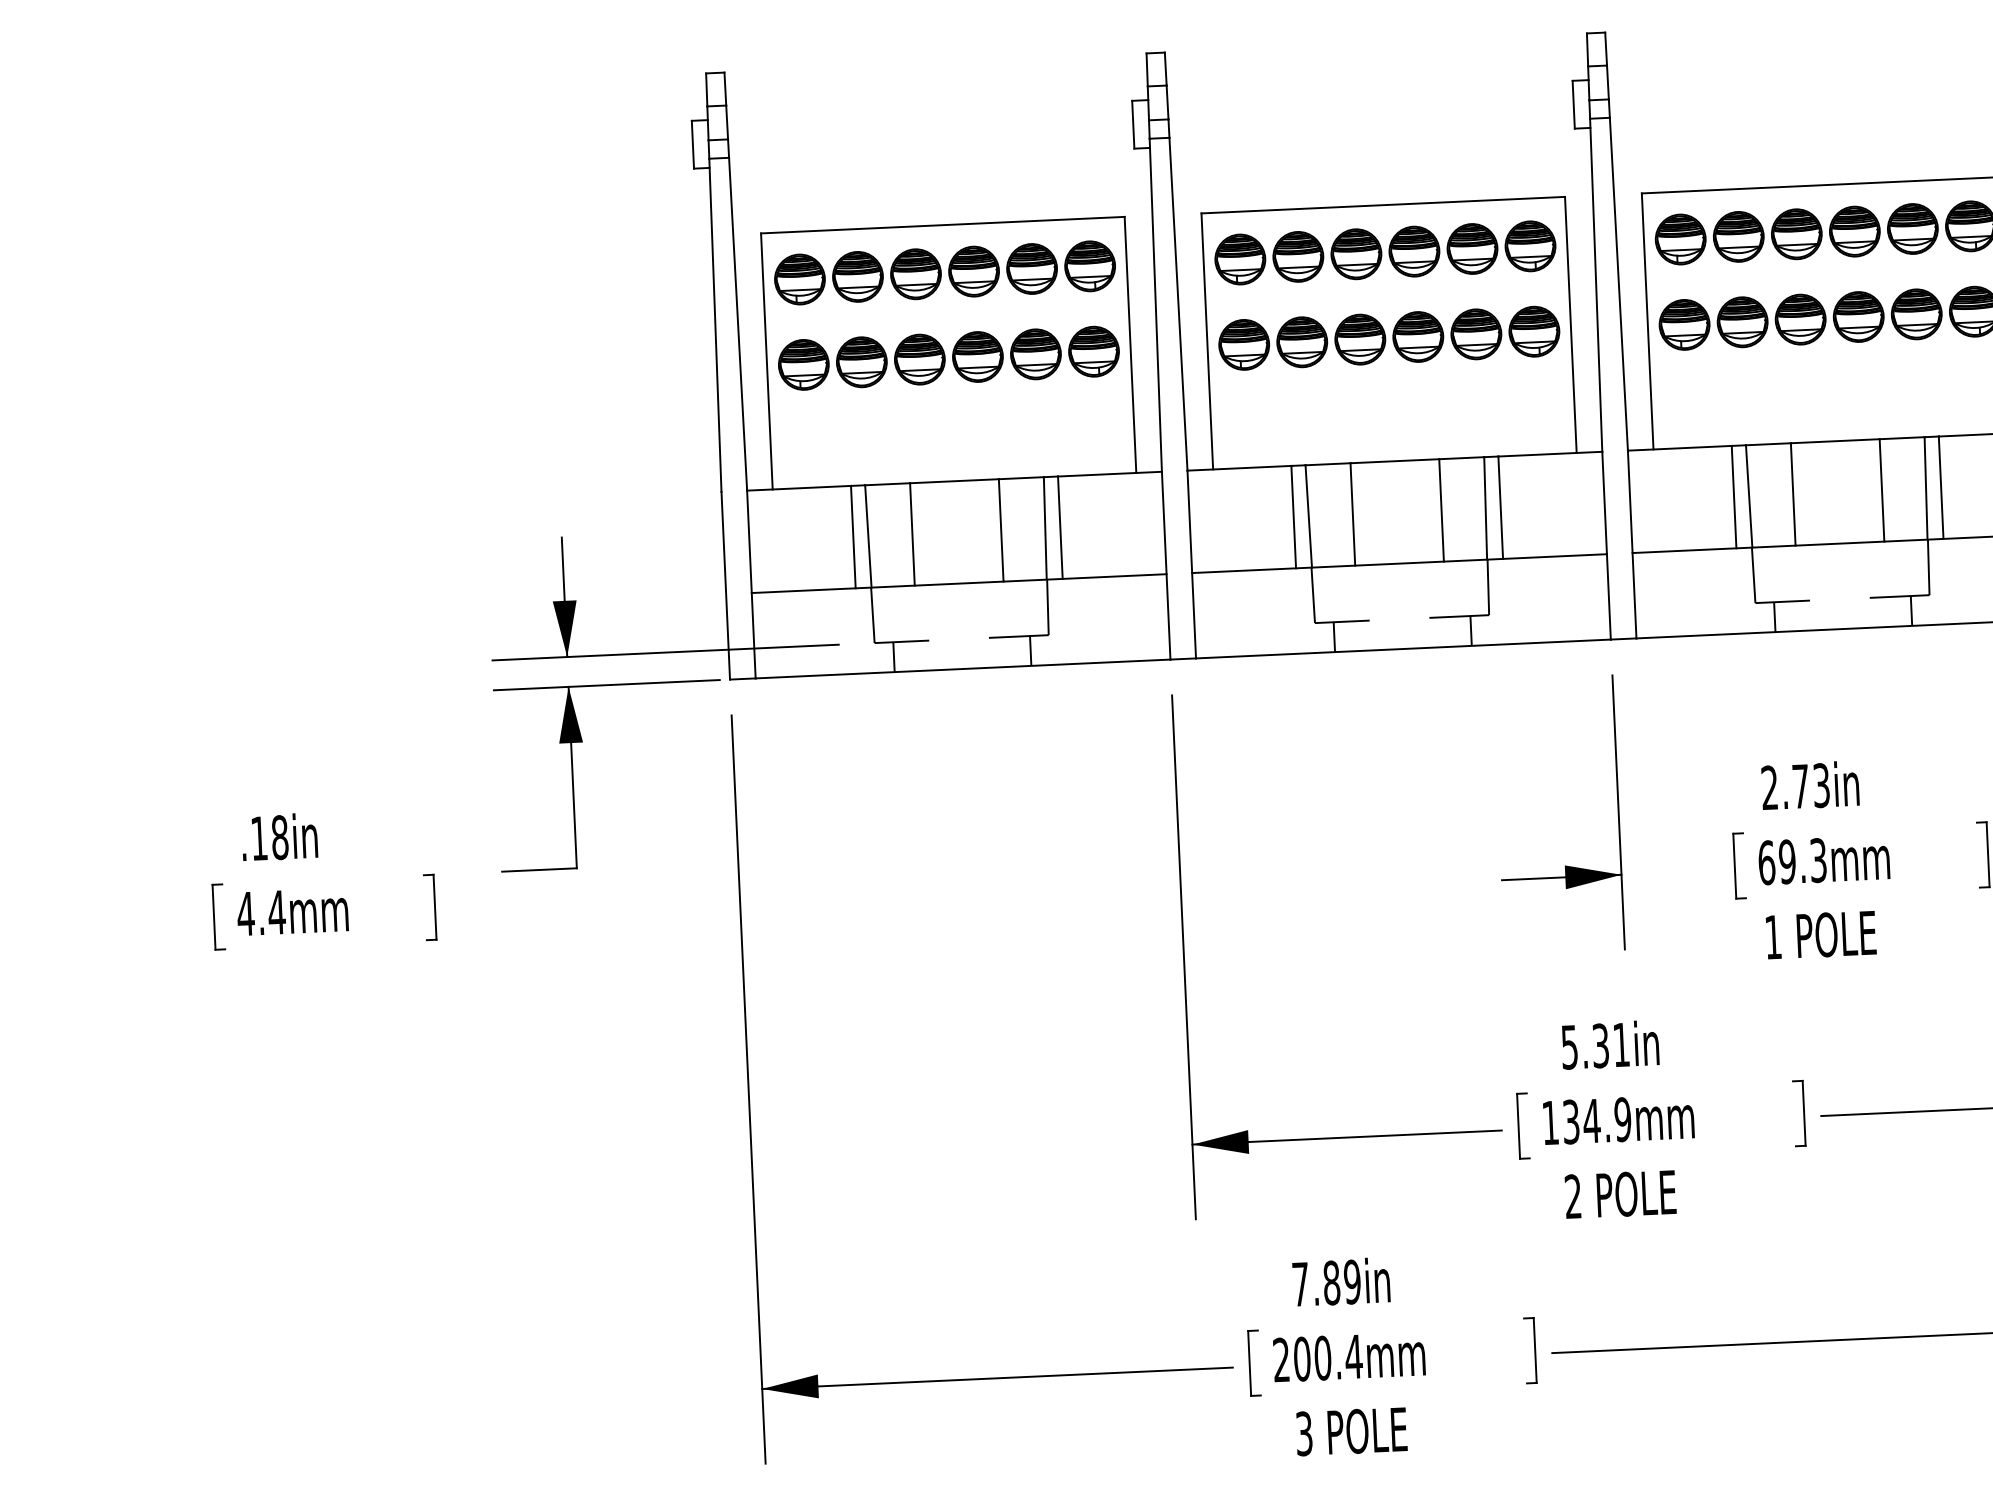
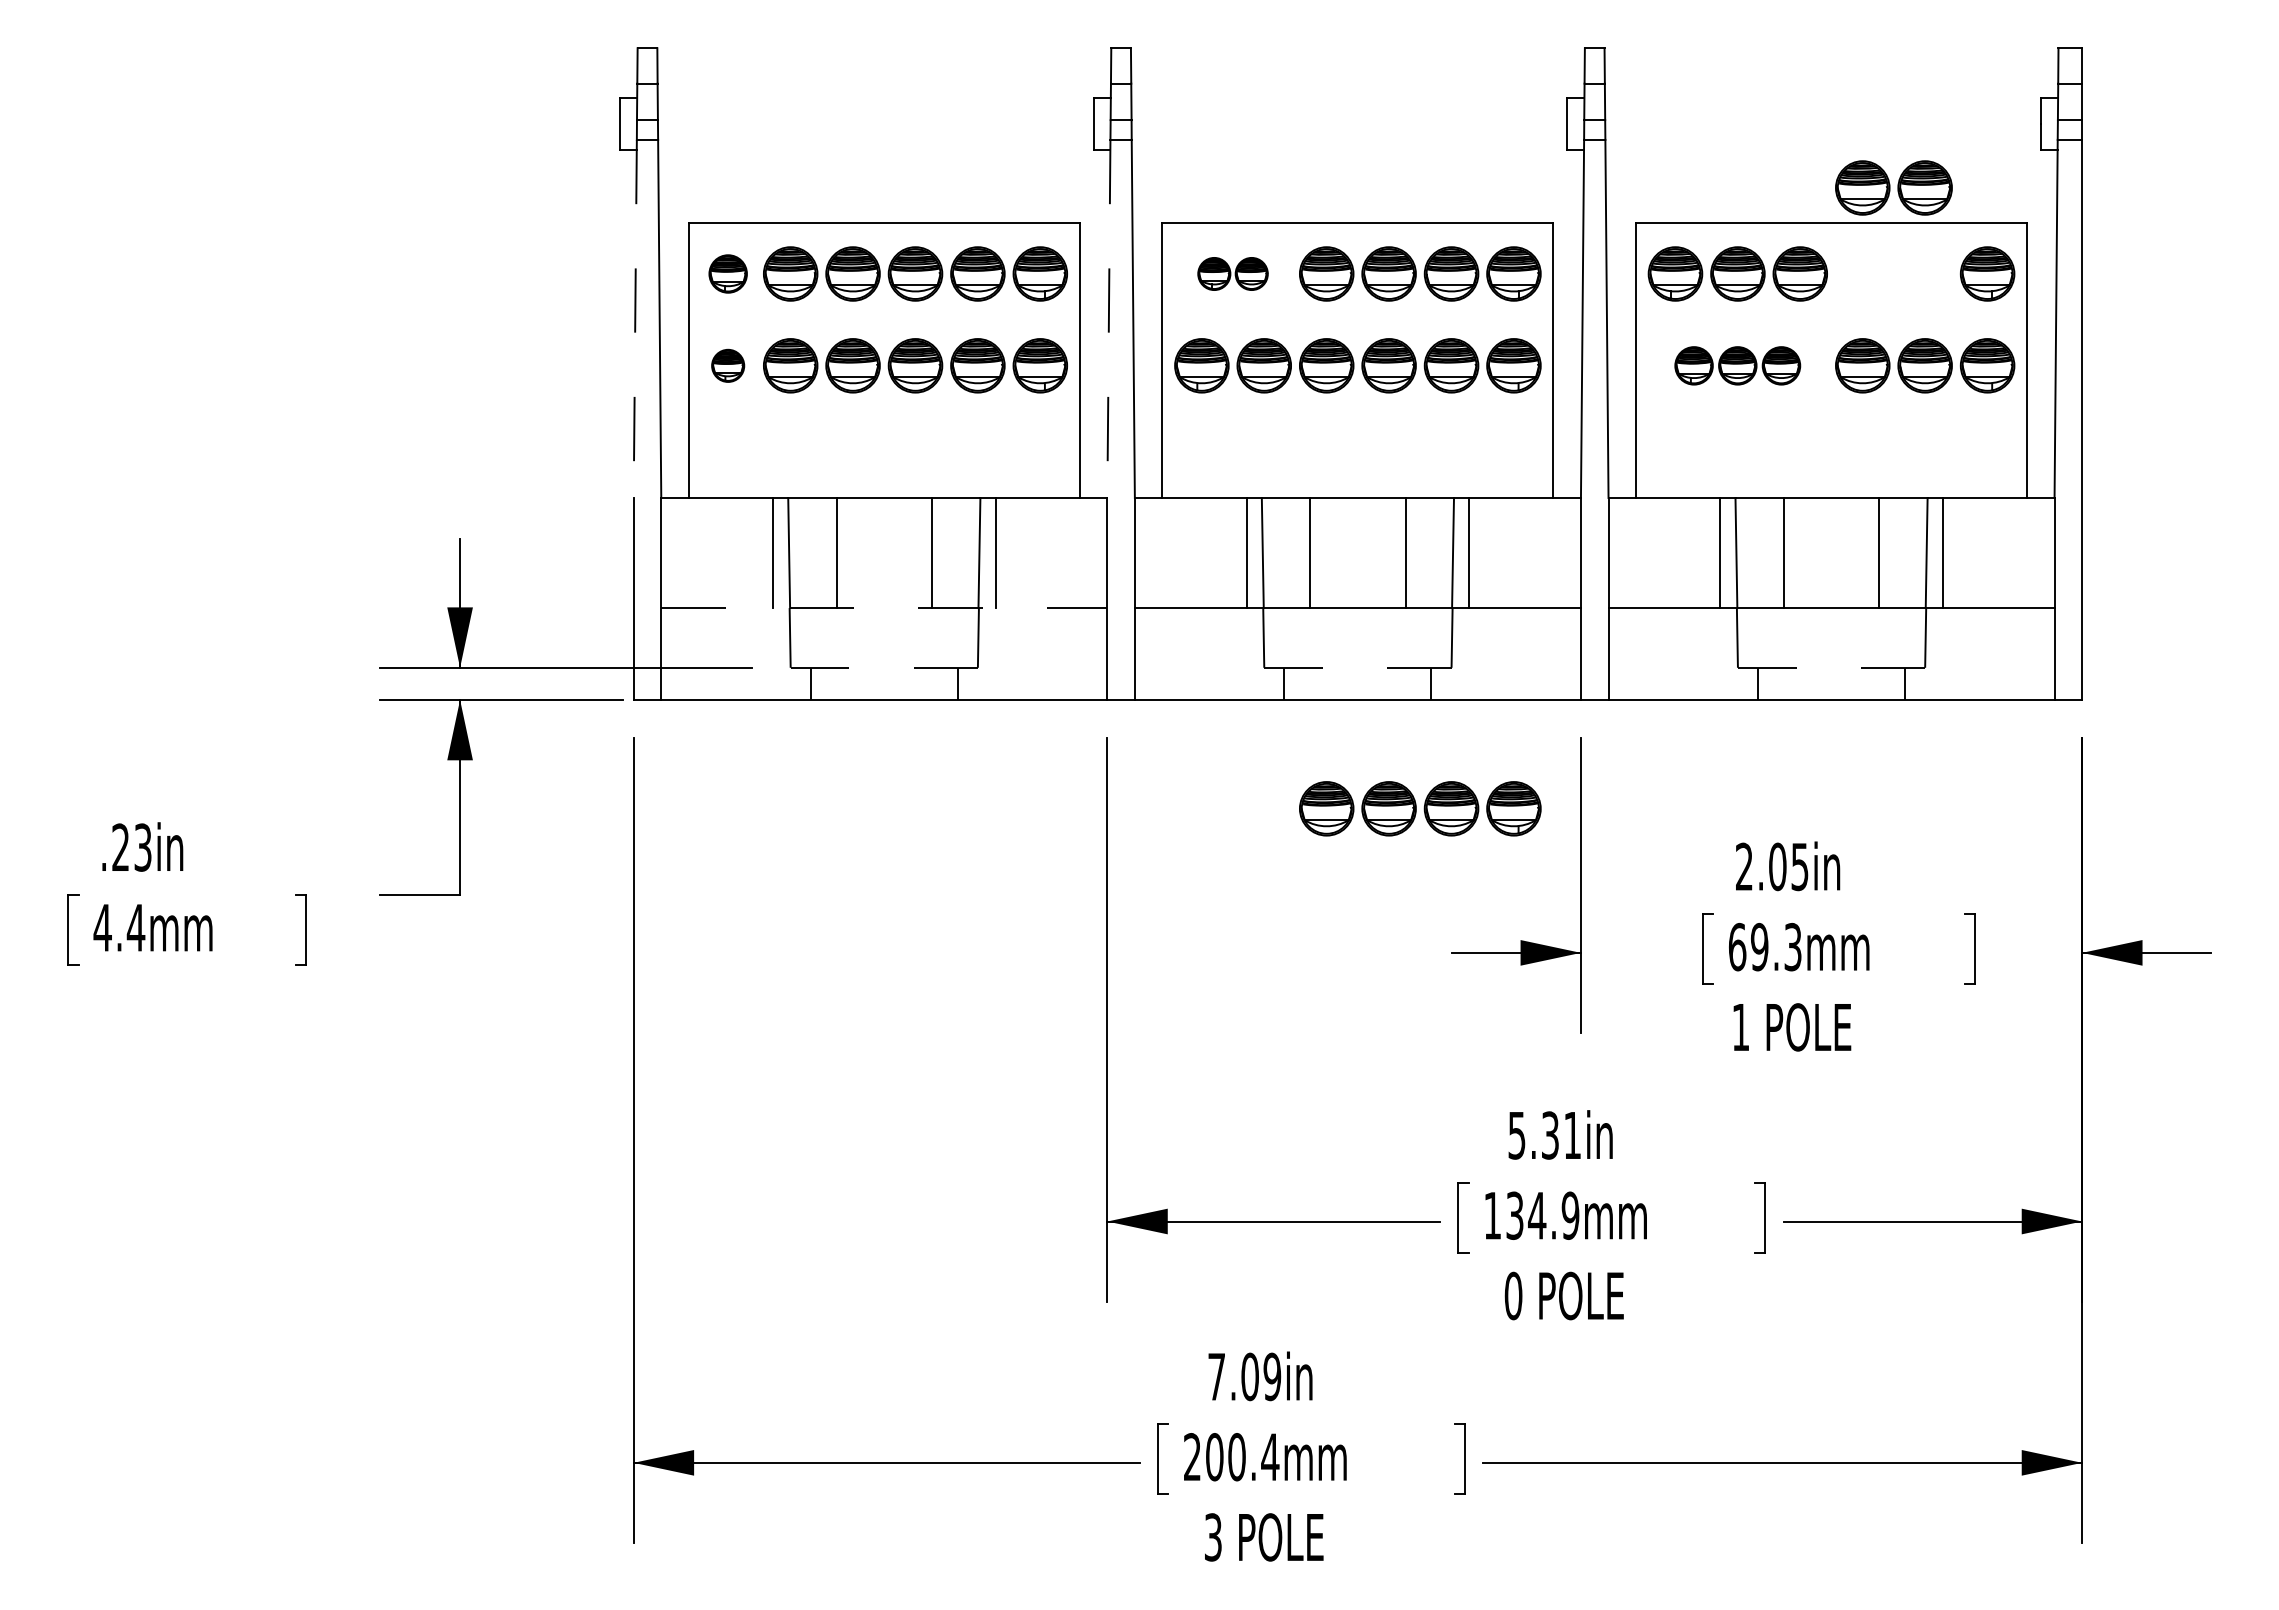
part: (1883, 229) -> (1893, 187), moved
part: (1268, 257) -> (1232, 273), size x0.6
part: (799, 279) -> (727, 273), size x0.7
line: (1155, 305) -> (1108, 319), solid -> dashed
part: (1742, 322) -> (1737, 365), size x0.7
line: (715, 325) -> (635, 319), solid -> dashed
part: (803, 364) -> (727, 365), size x0.6
line: (959, 583) -> (884, 608), solid -> dashed
part: (1466, 747) -> (1420, 808), added
text: (1810, 785) -> (1788, 866), 2.73in -> 2.05in
text: (269, 838) -> (131, 847), .18in -> .23in
text: (1573, 1196) -> (1513, 1295), 2 -> 0
text: (1331, 1282) -> (1249, 1376), 7.89in -> 7.09in

